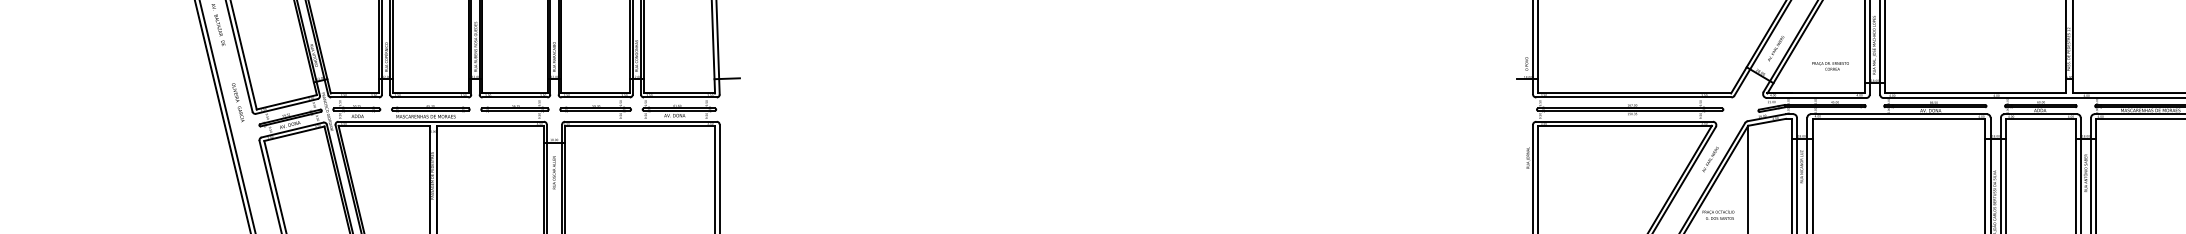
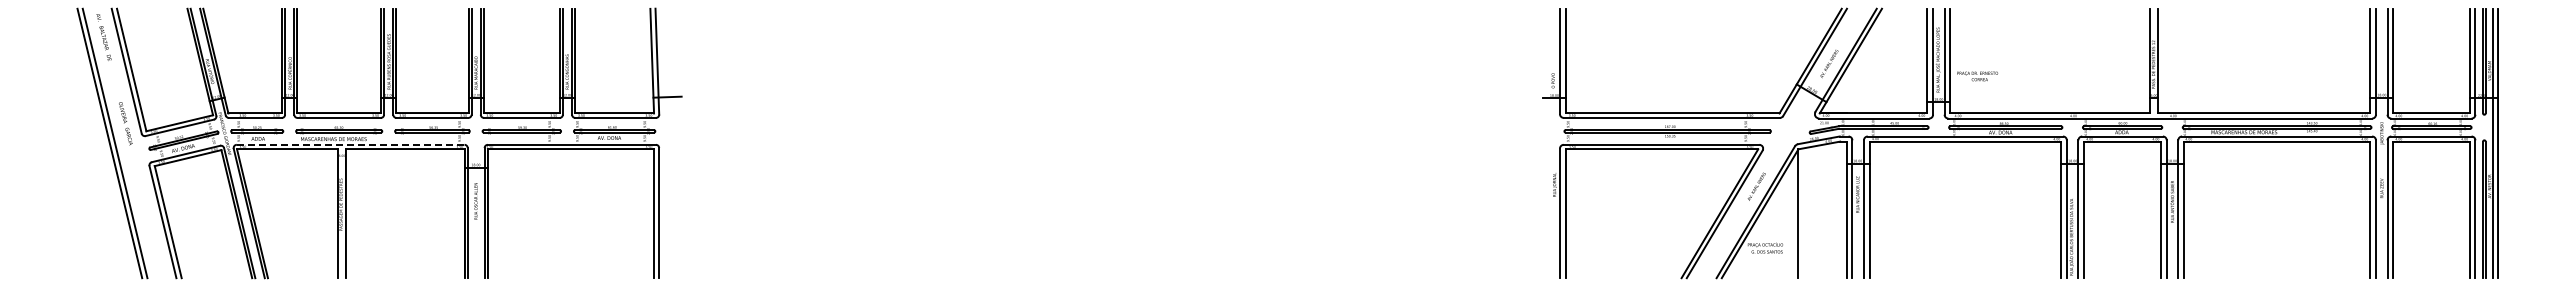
text: (1830, 66) -> (1977, 76), moved
line: (441, 121) -> (350, 144), solid -> dashed

